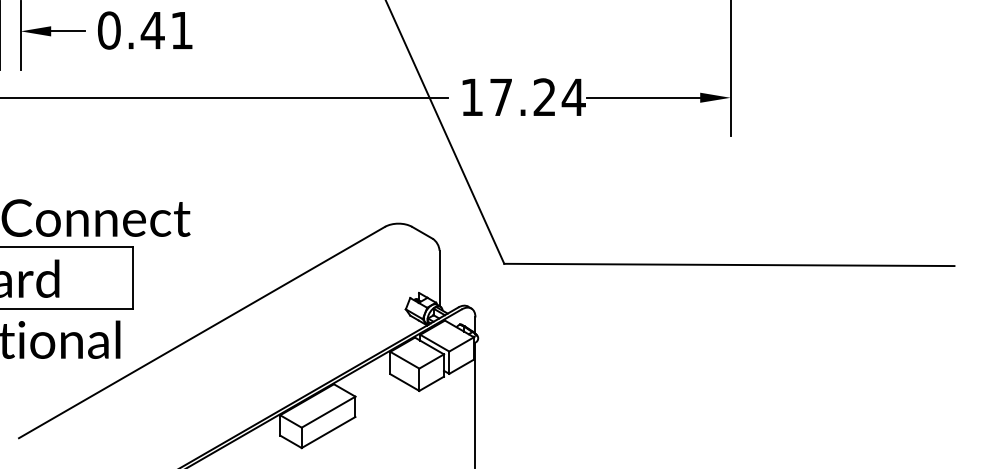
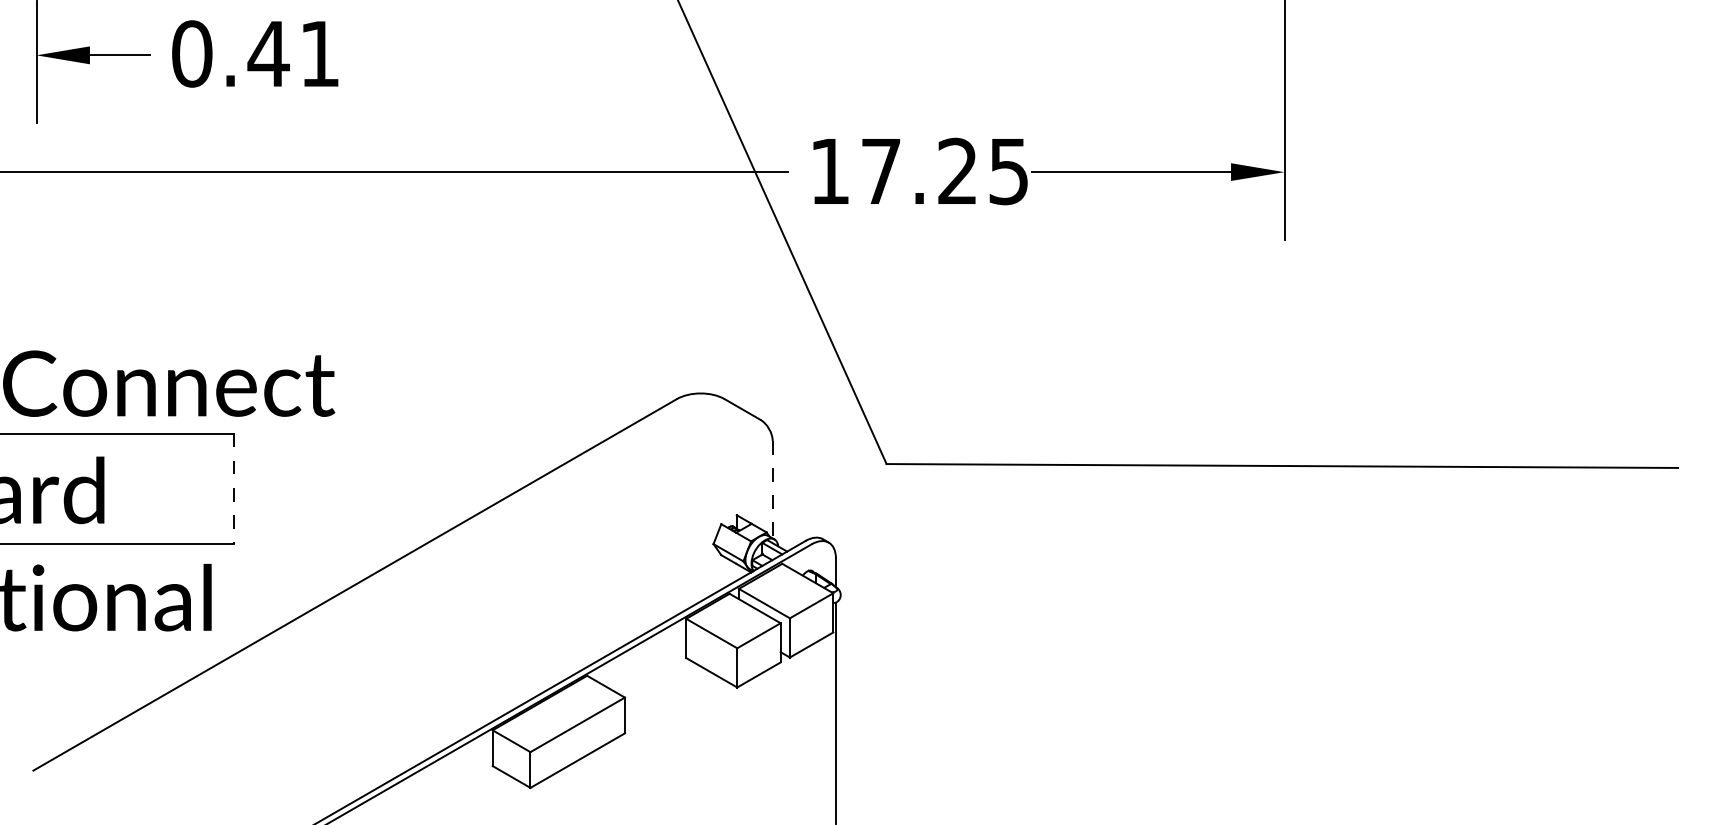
text: (573, 97) -> (1008, 171), 17.24 -> 17.25
line: (133, 278) -> (234, 489), solid -> dashed
line: (439, 278) -> (772, 489), solid -> dashed

